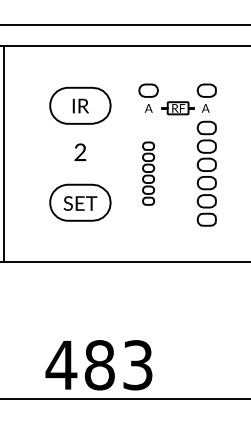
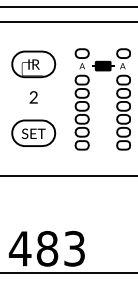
fill: (177, 108) -> (102, 66), added
fill: (78, 112) -> (32, 69), added
part: (148, 173) -> (82, 112), size x1.67

